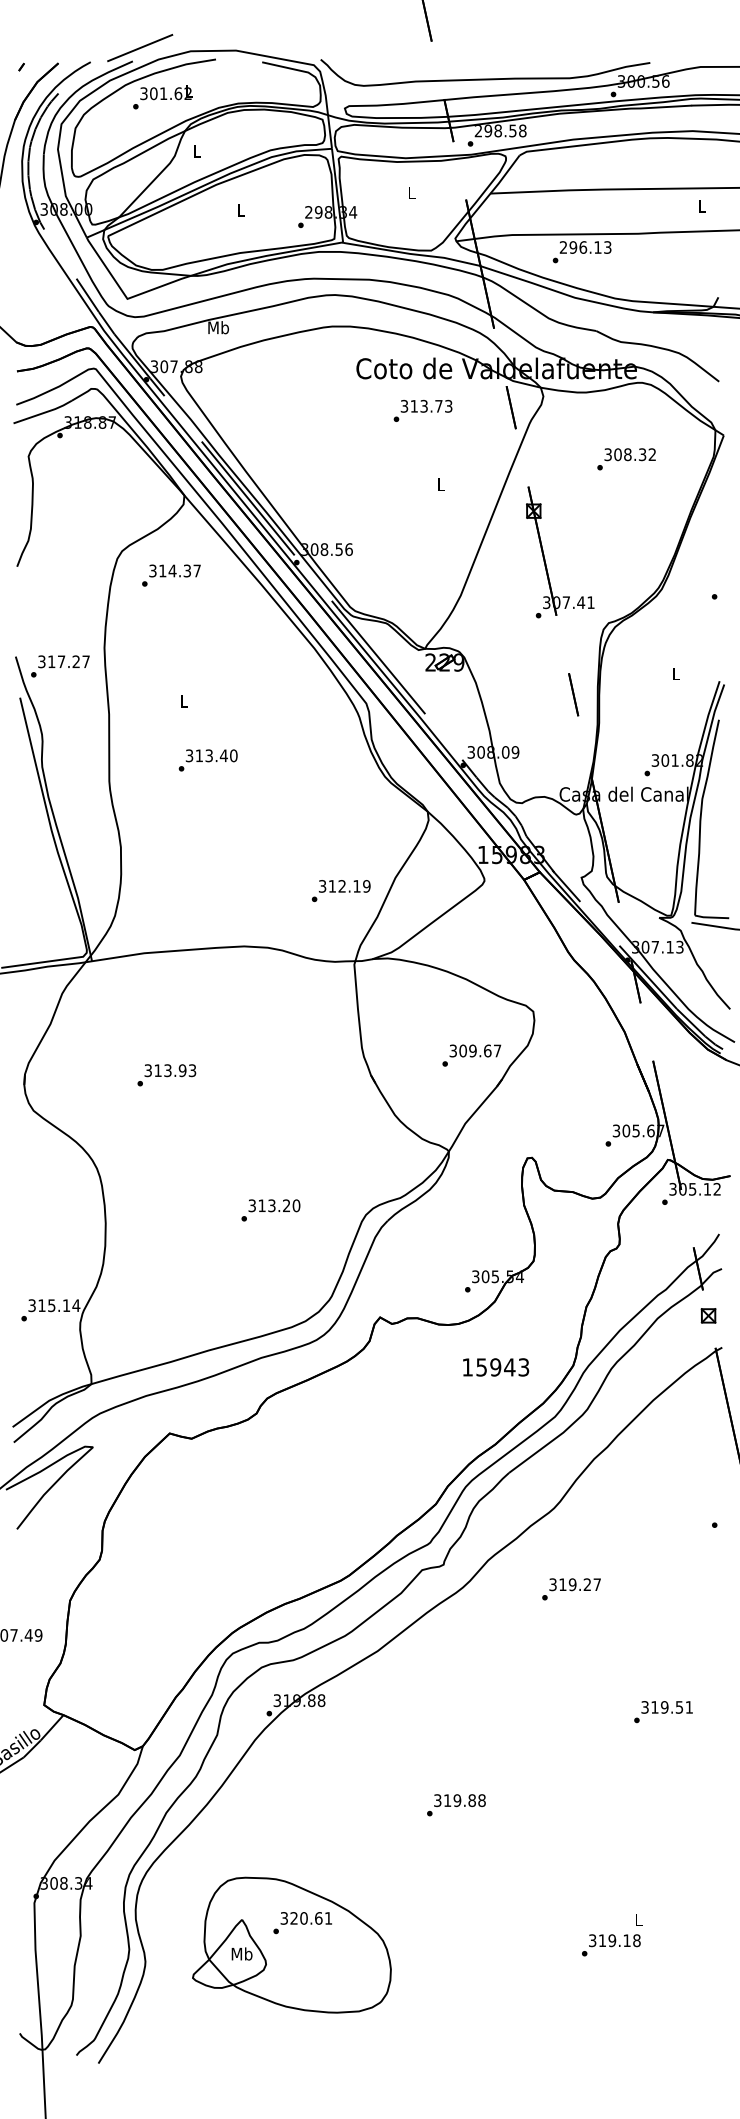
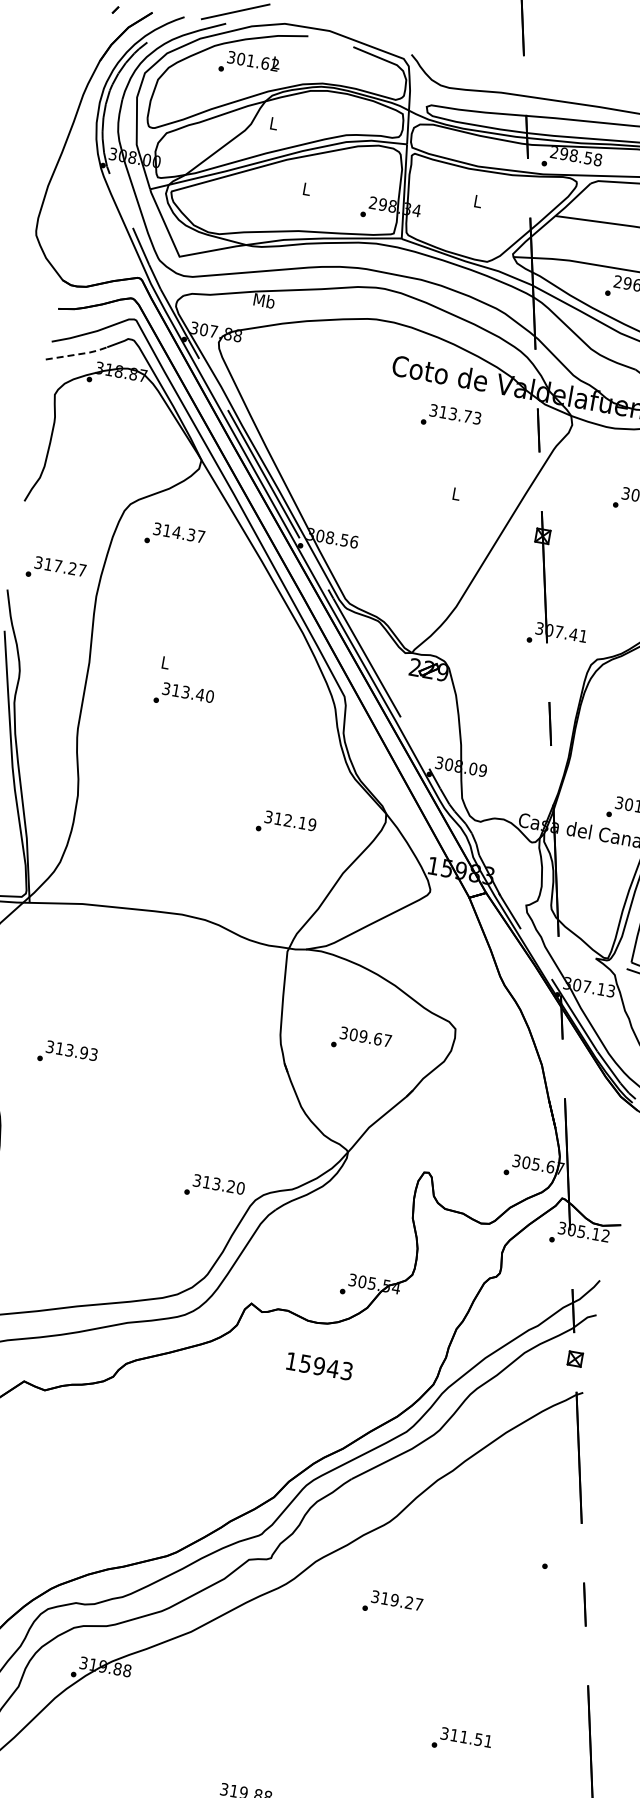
line: (44, 412) -> (78, 354), solid -> dashed
text: (60, 666) -> (56, 570), moved
text: (207, 760) -> (183, 696), moved
text: (340, 891) -> (285, 825), moved
text: (471, 1055) -> (361, 1040), moved
text: (166, 1075) -> (67, 1054), moved
text: (270, 1210) -> (214, 1188), moved
text: (496, 1367) -> (320, 1366), moved
text: (664, 1707) -> (463, 1737), 319.51 -> 311.51

